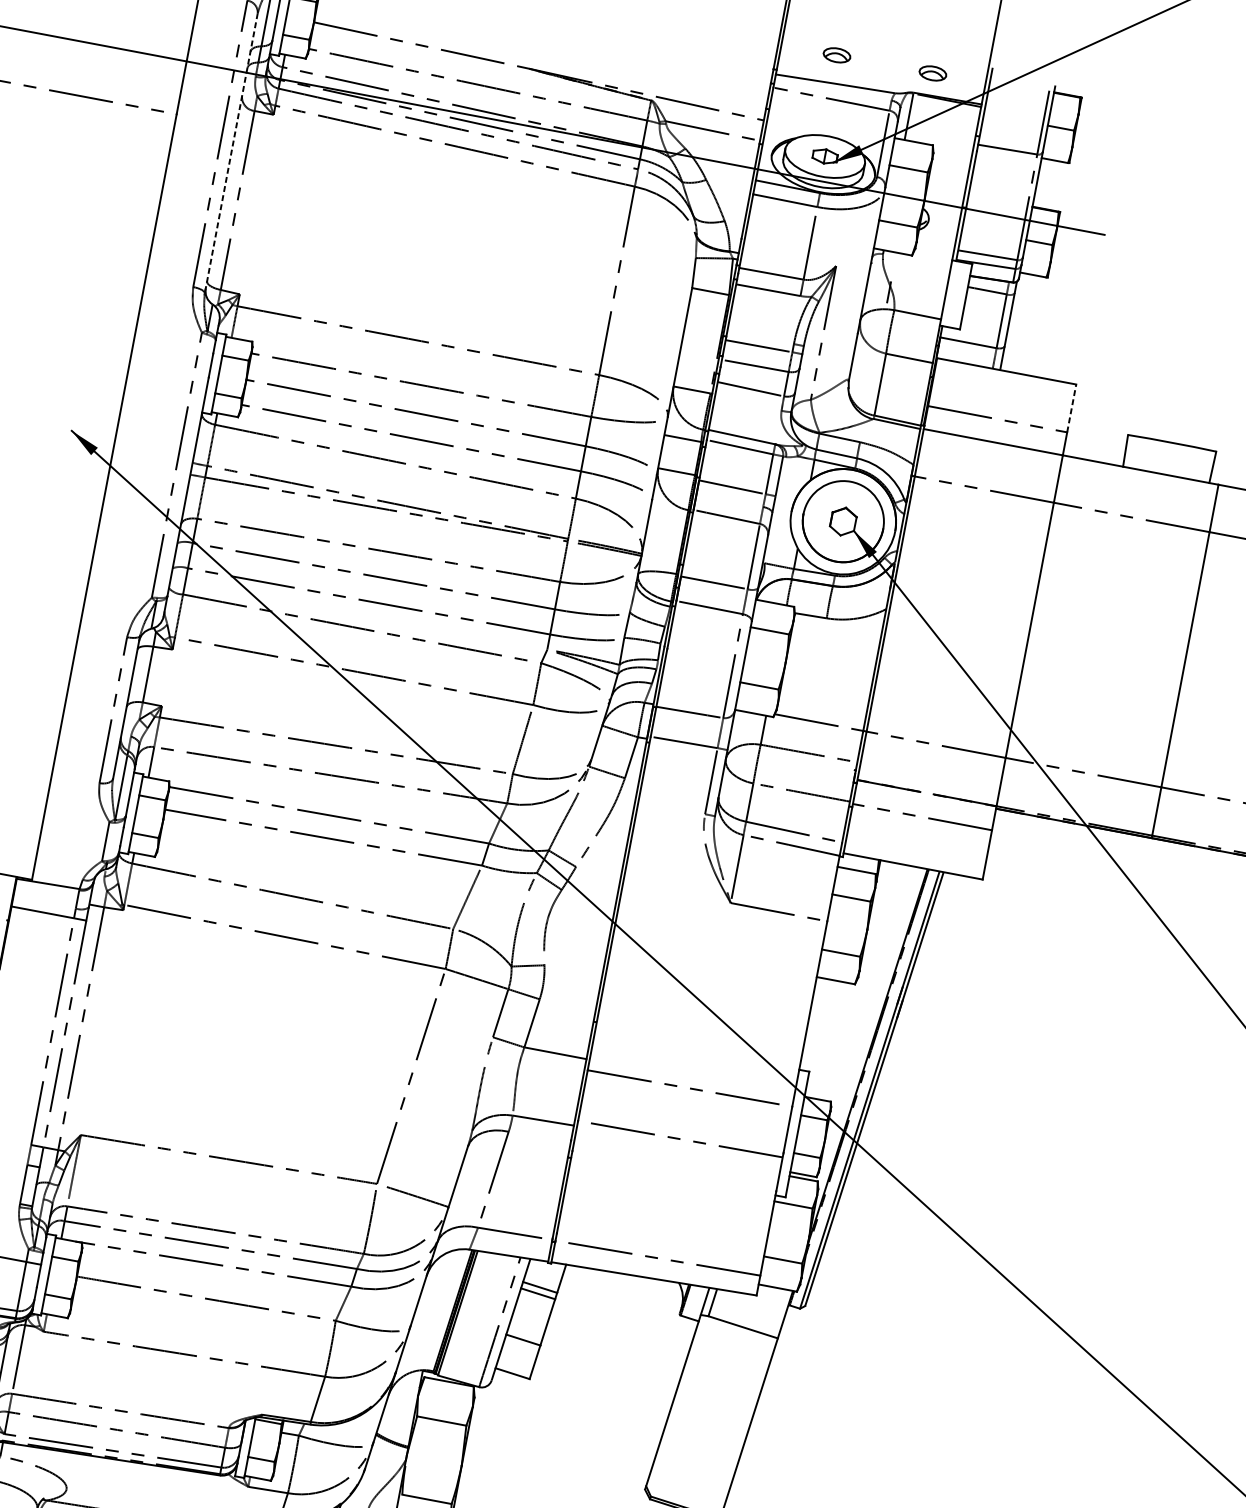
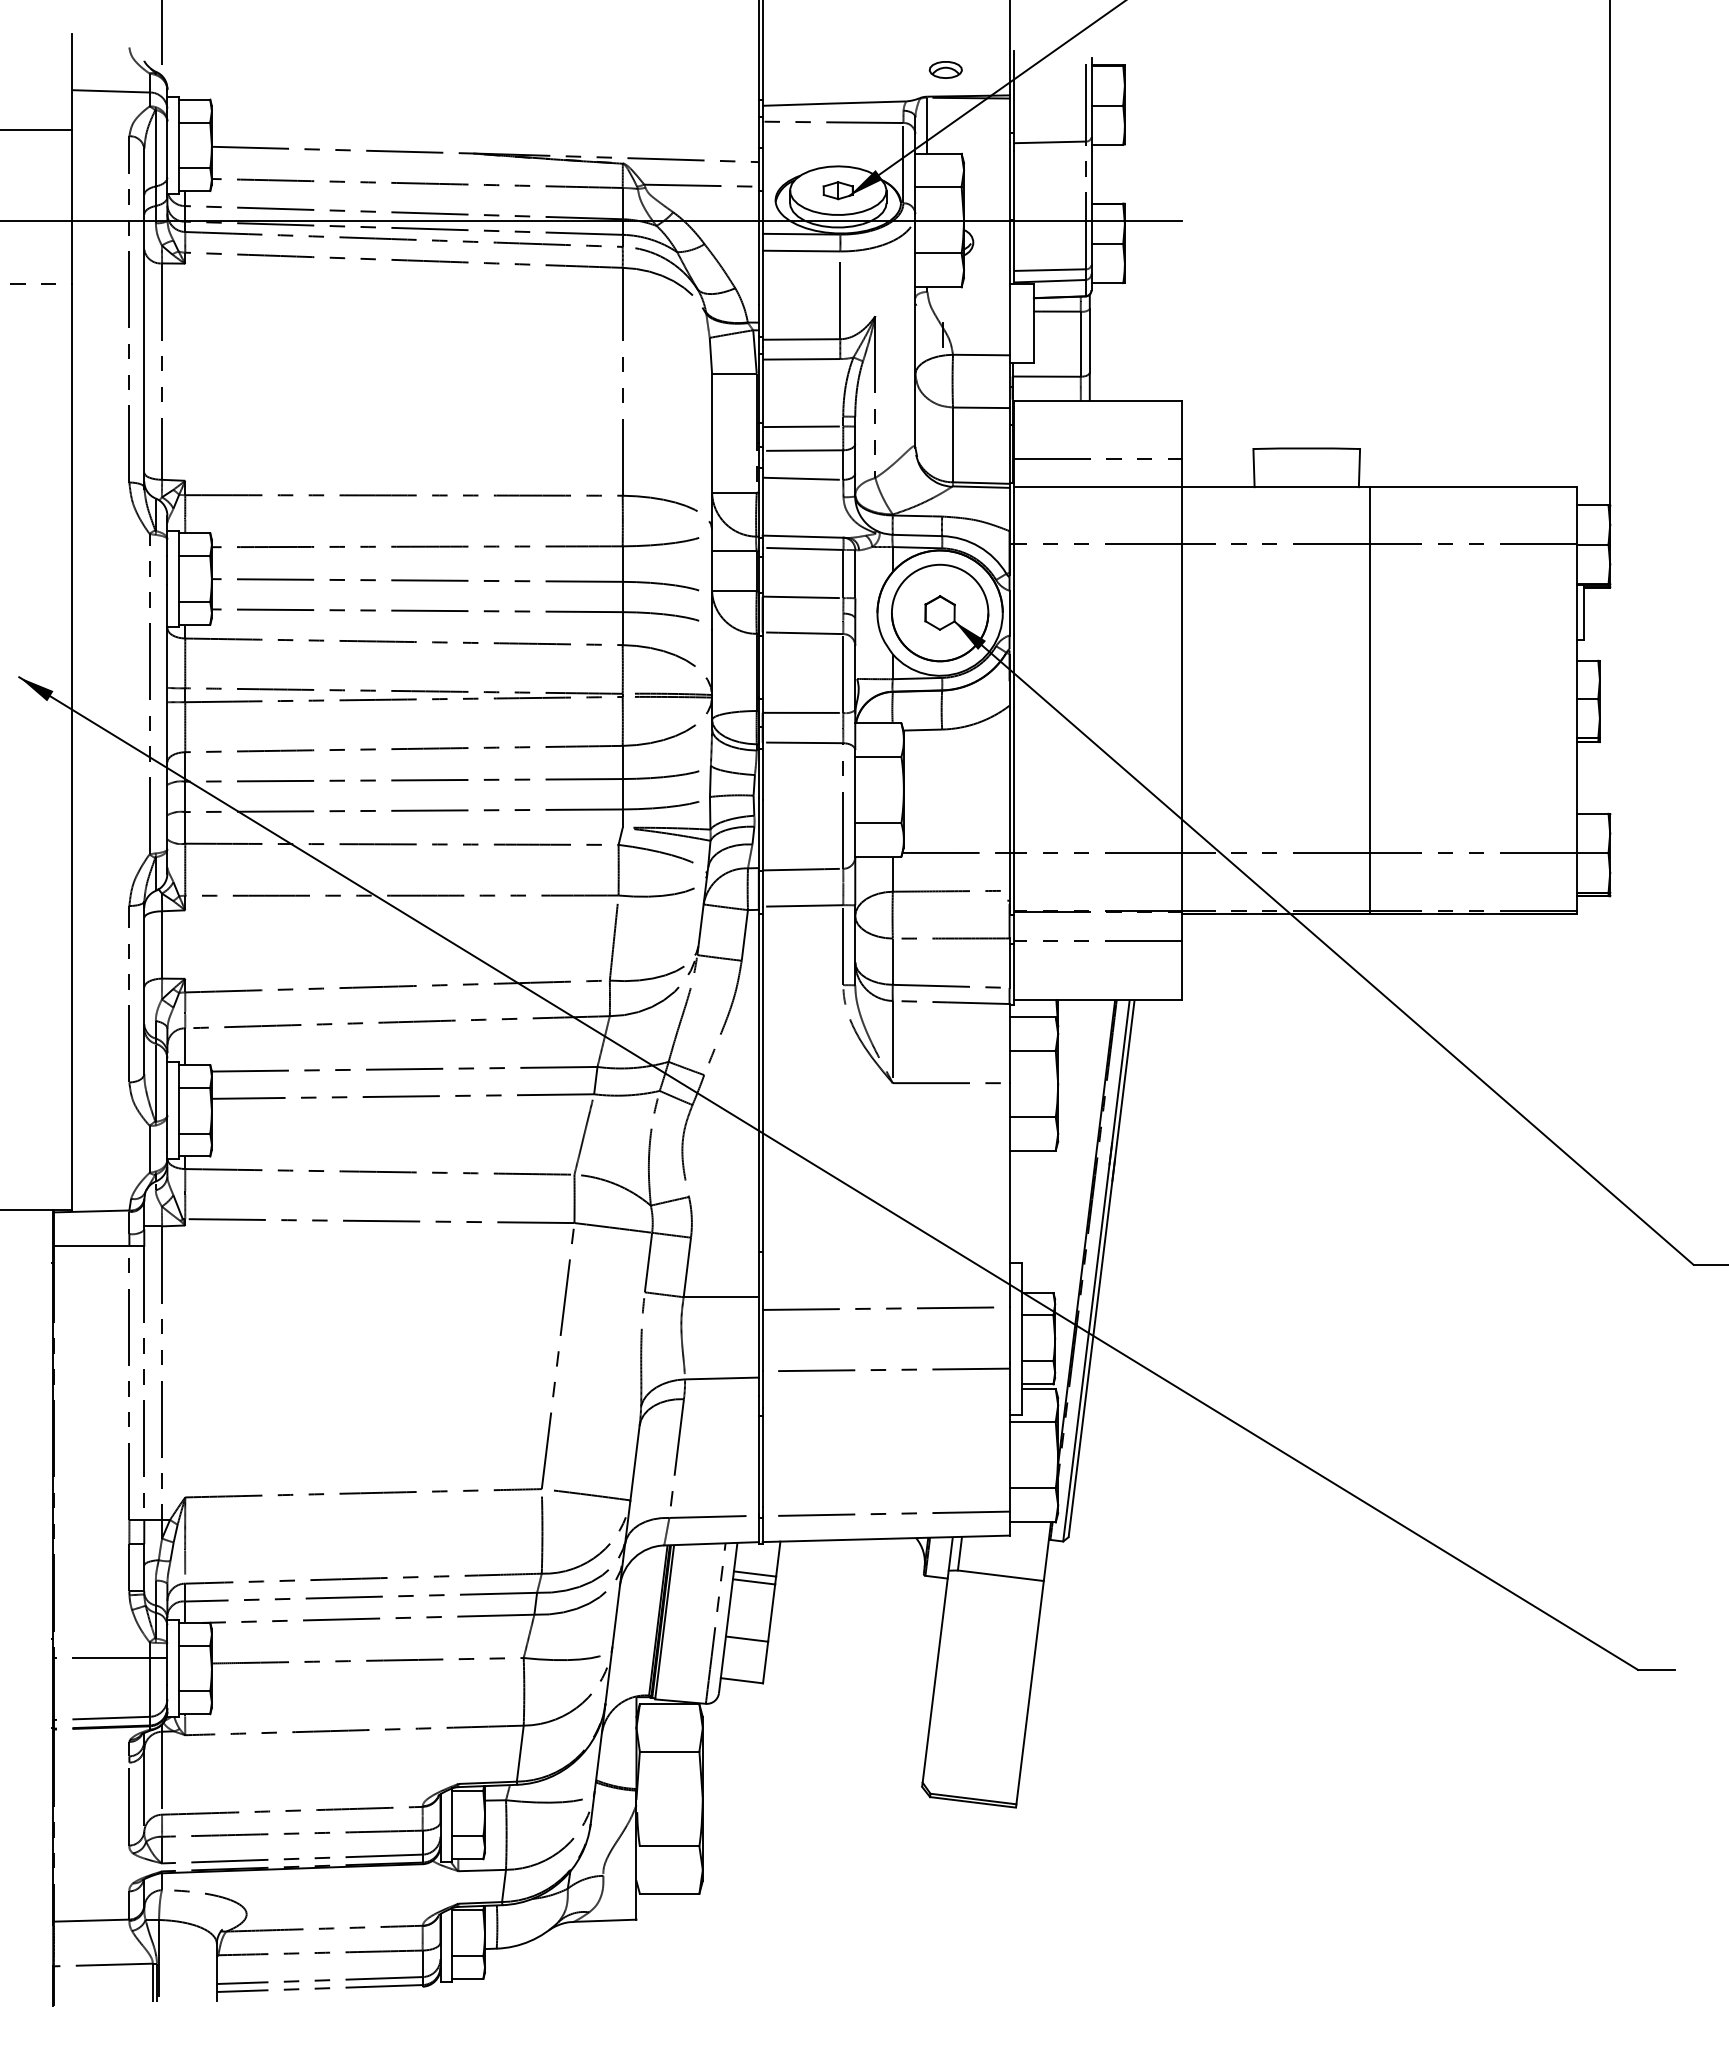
part: (836, 54) -> (829, 69), removed
line: (231, 153) -> (144, 318), dashed -> solid
line: (1071, 408) -> (1181, 430), dashed -> solid

